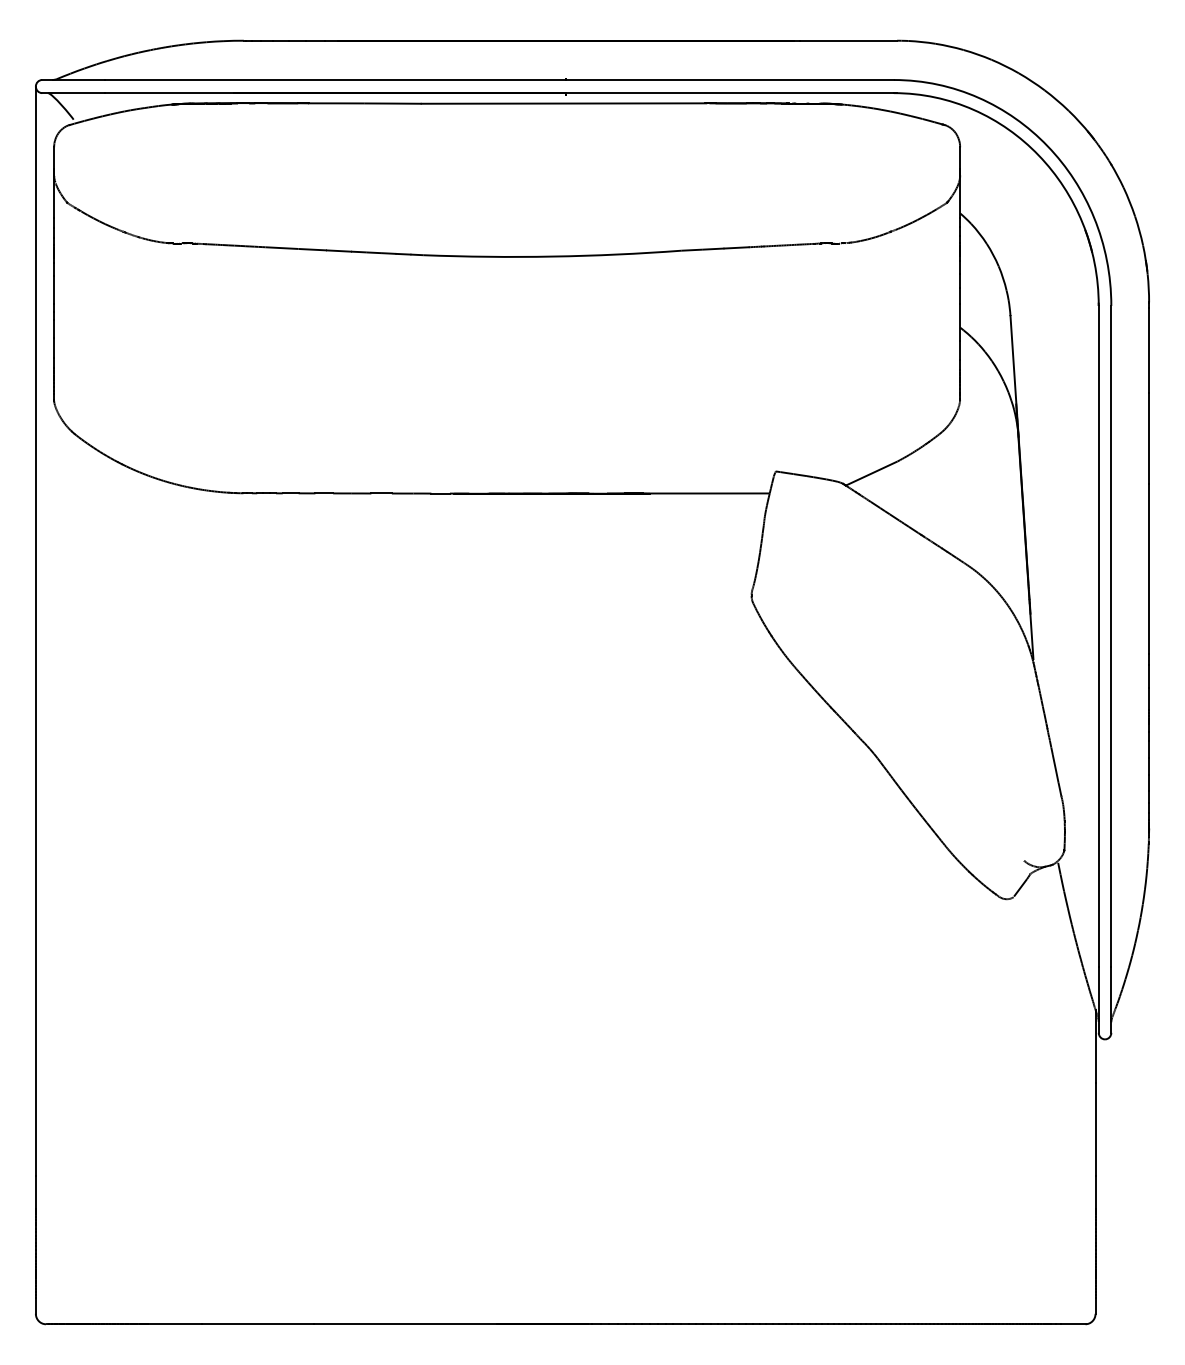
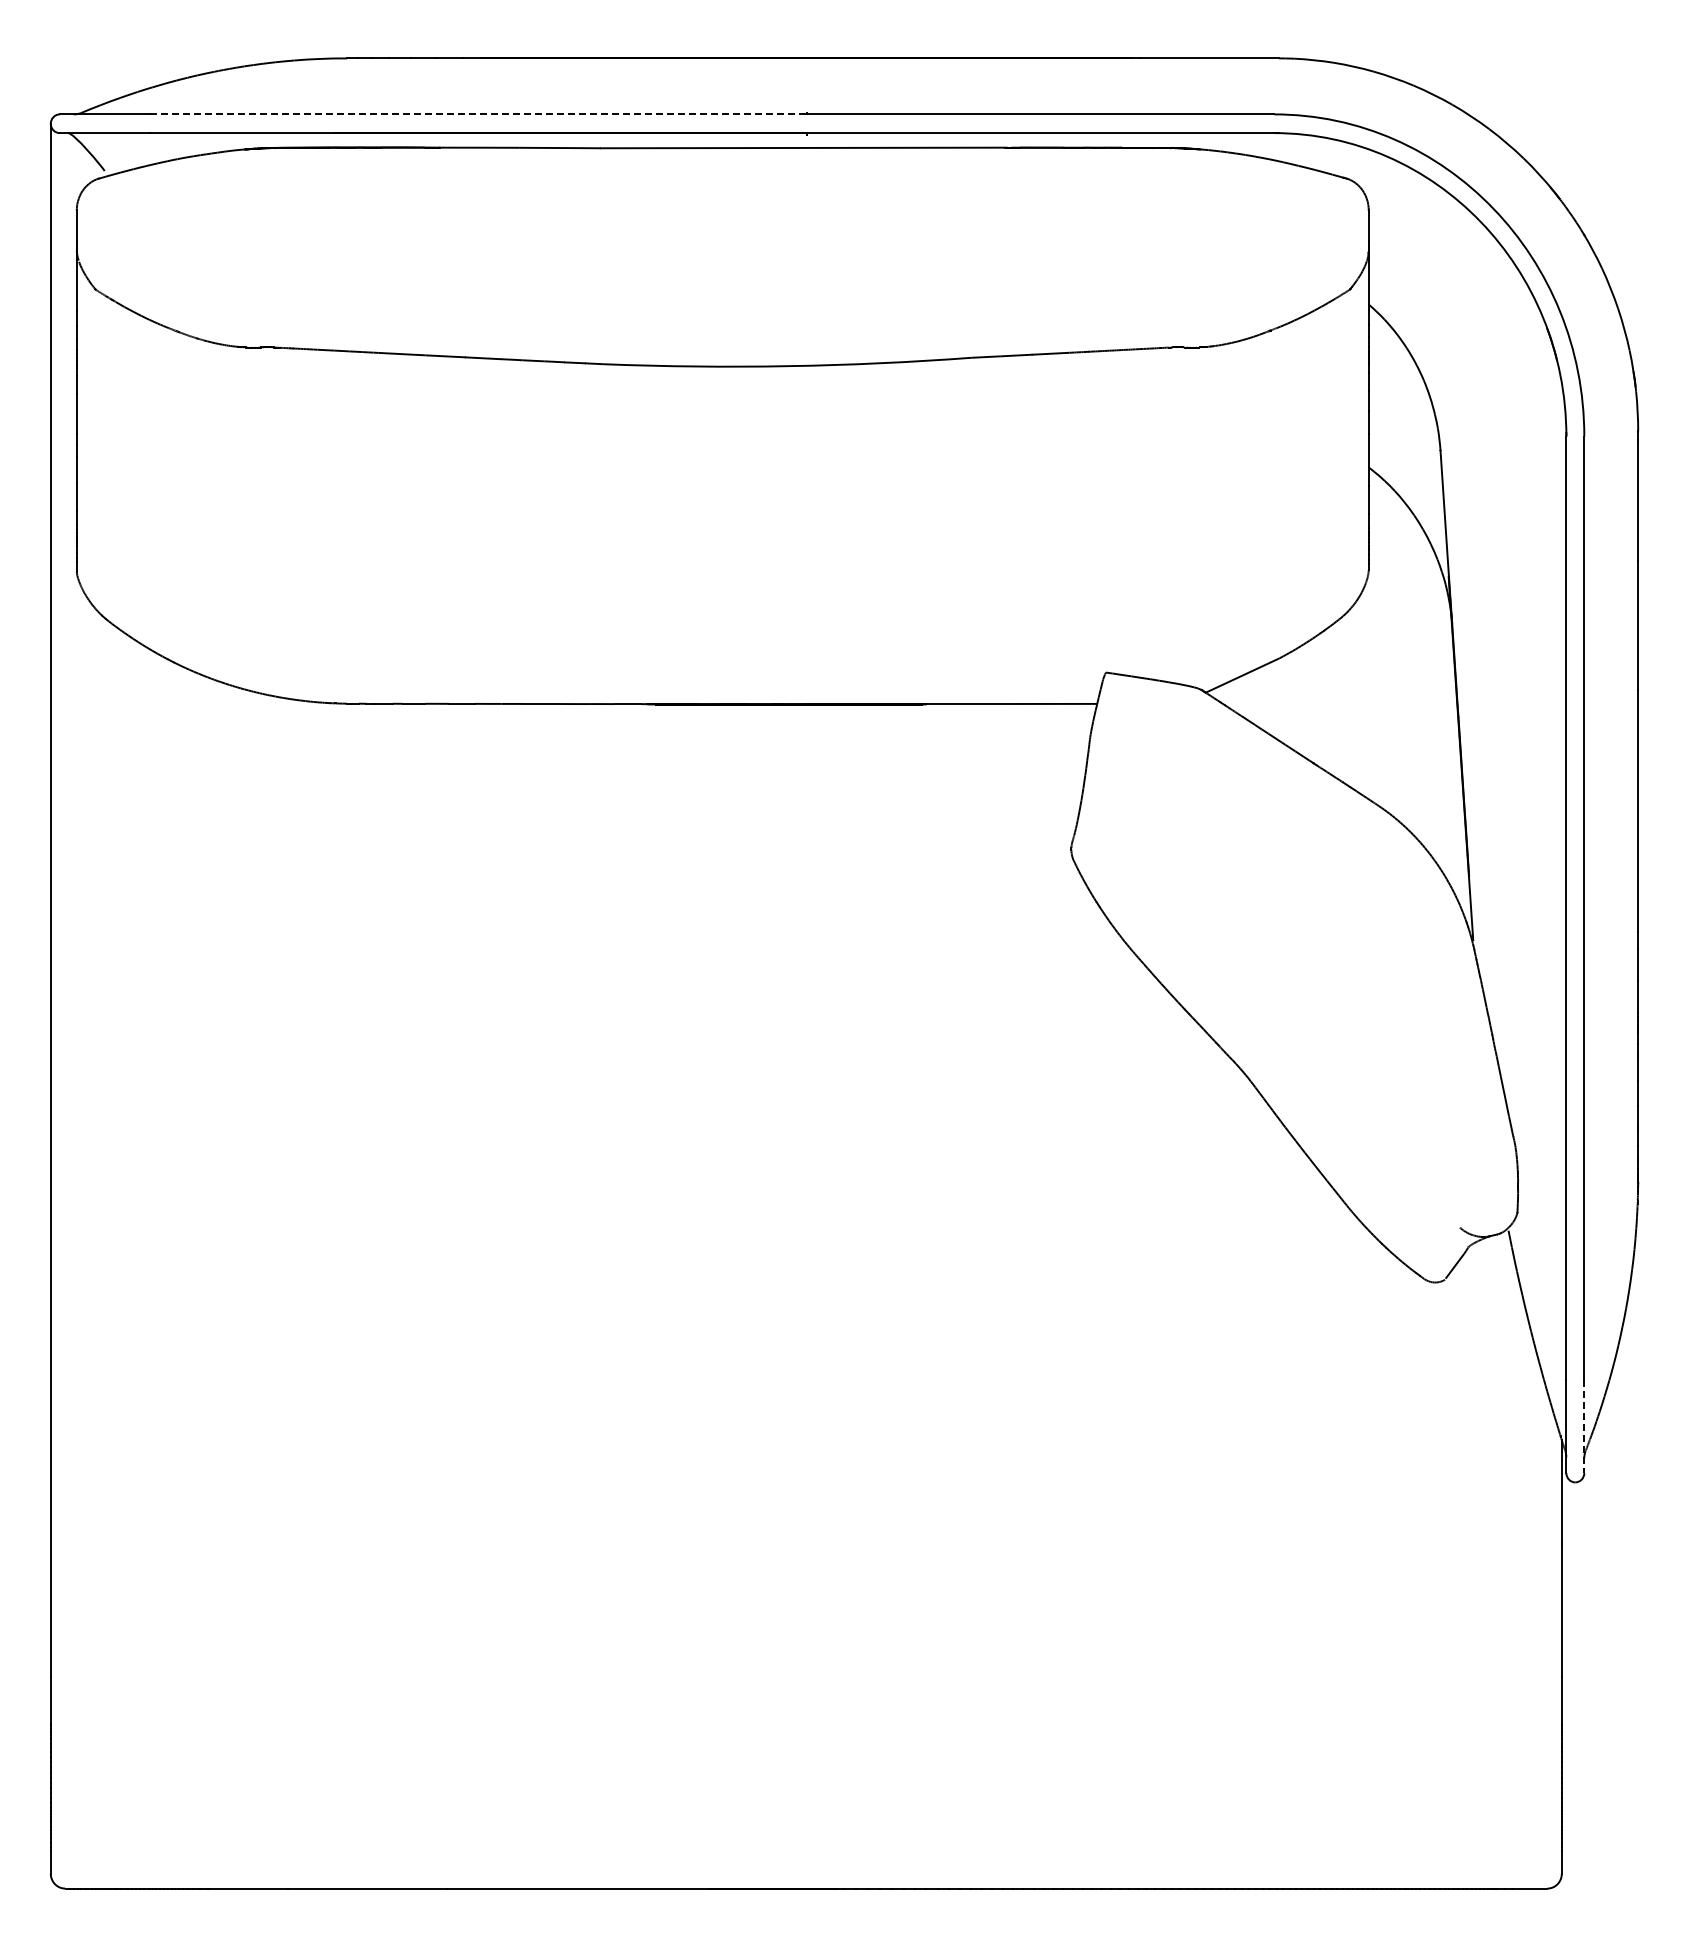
line: (335, 80) -> (478, 114), solid -> dashed
line: (1111, 1000) -> (1584, 1426), solid -> dashed

